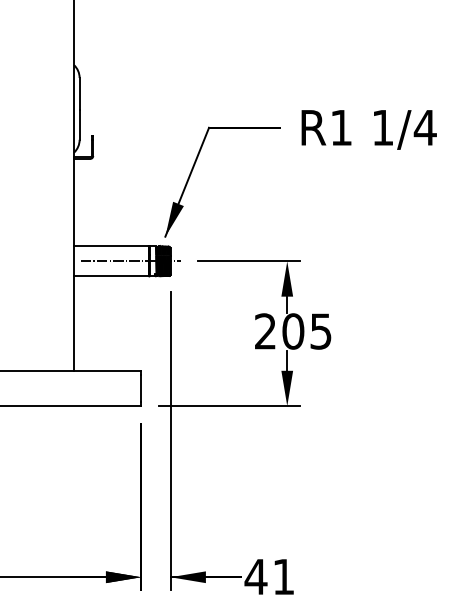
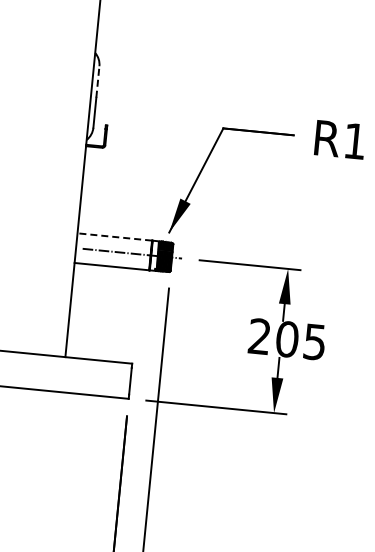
line: (79, 93) -> (97, 81), solid -> dashed
line: (111, 246) -> (114, 237), solid -> dashed

